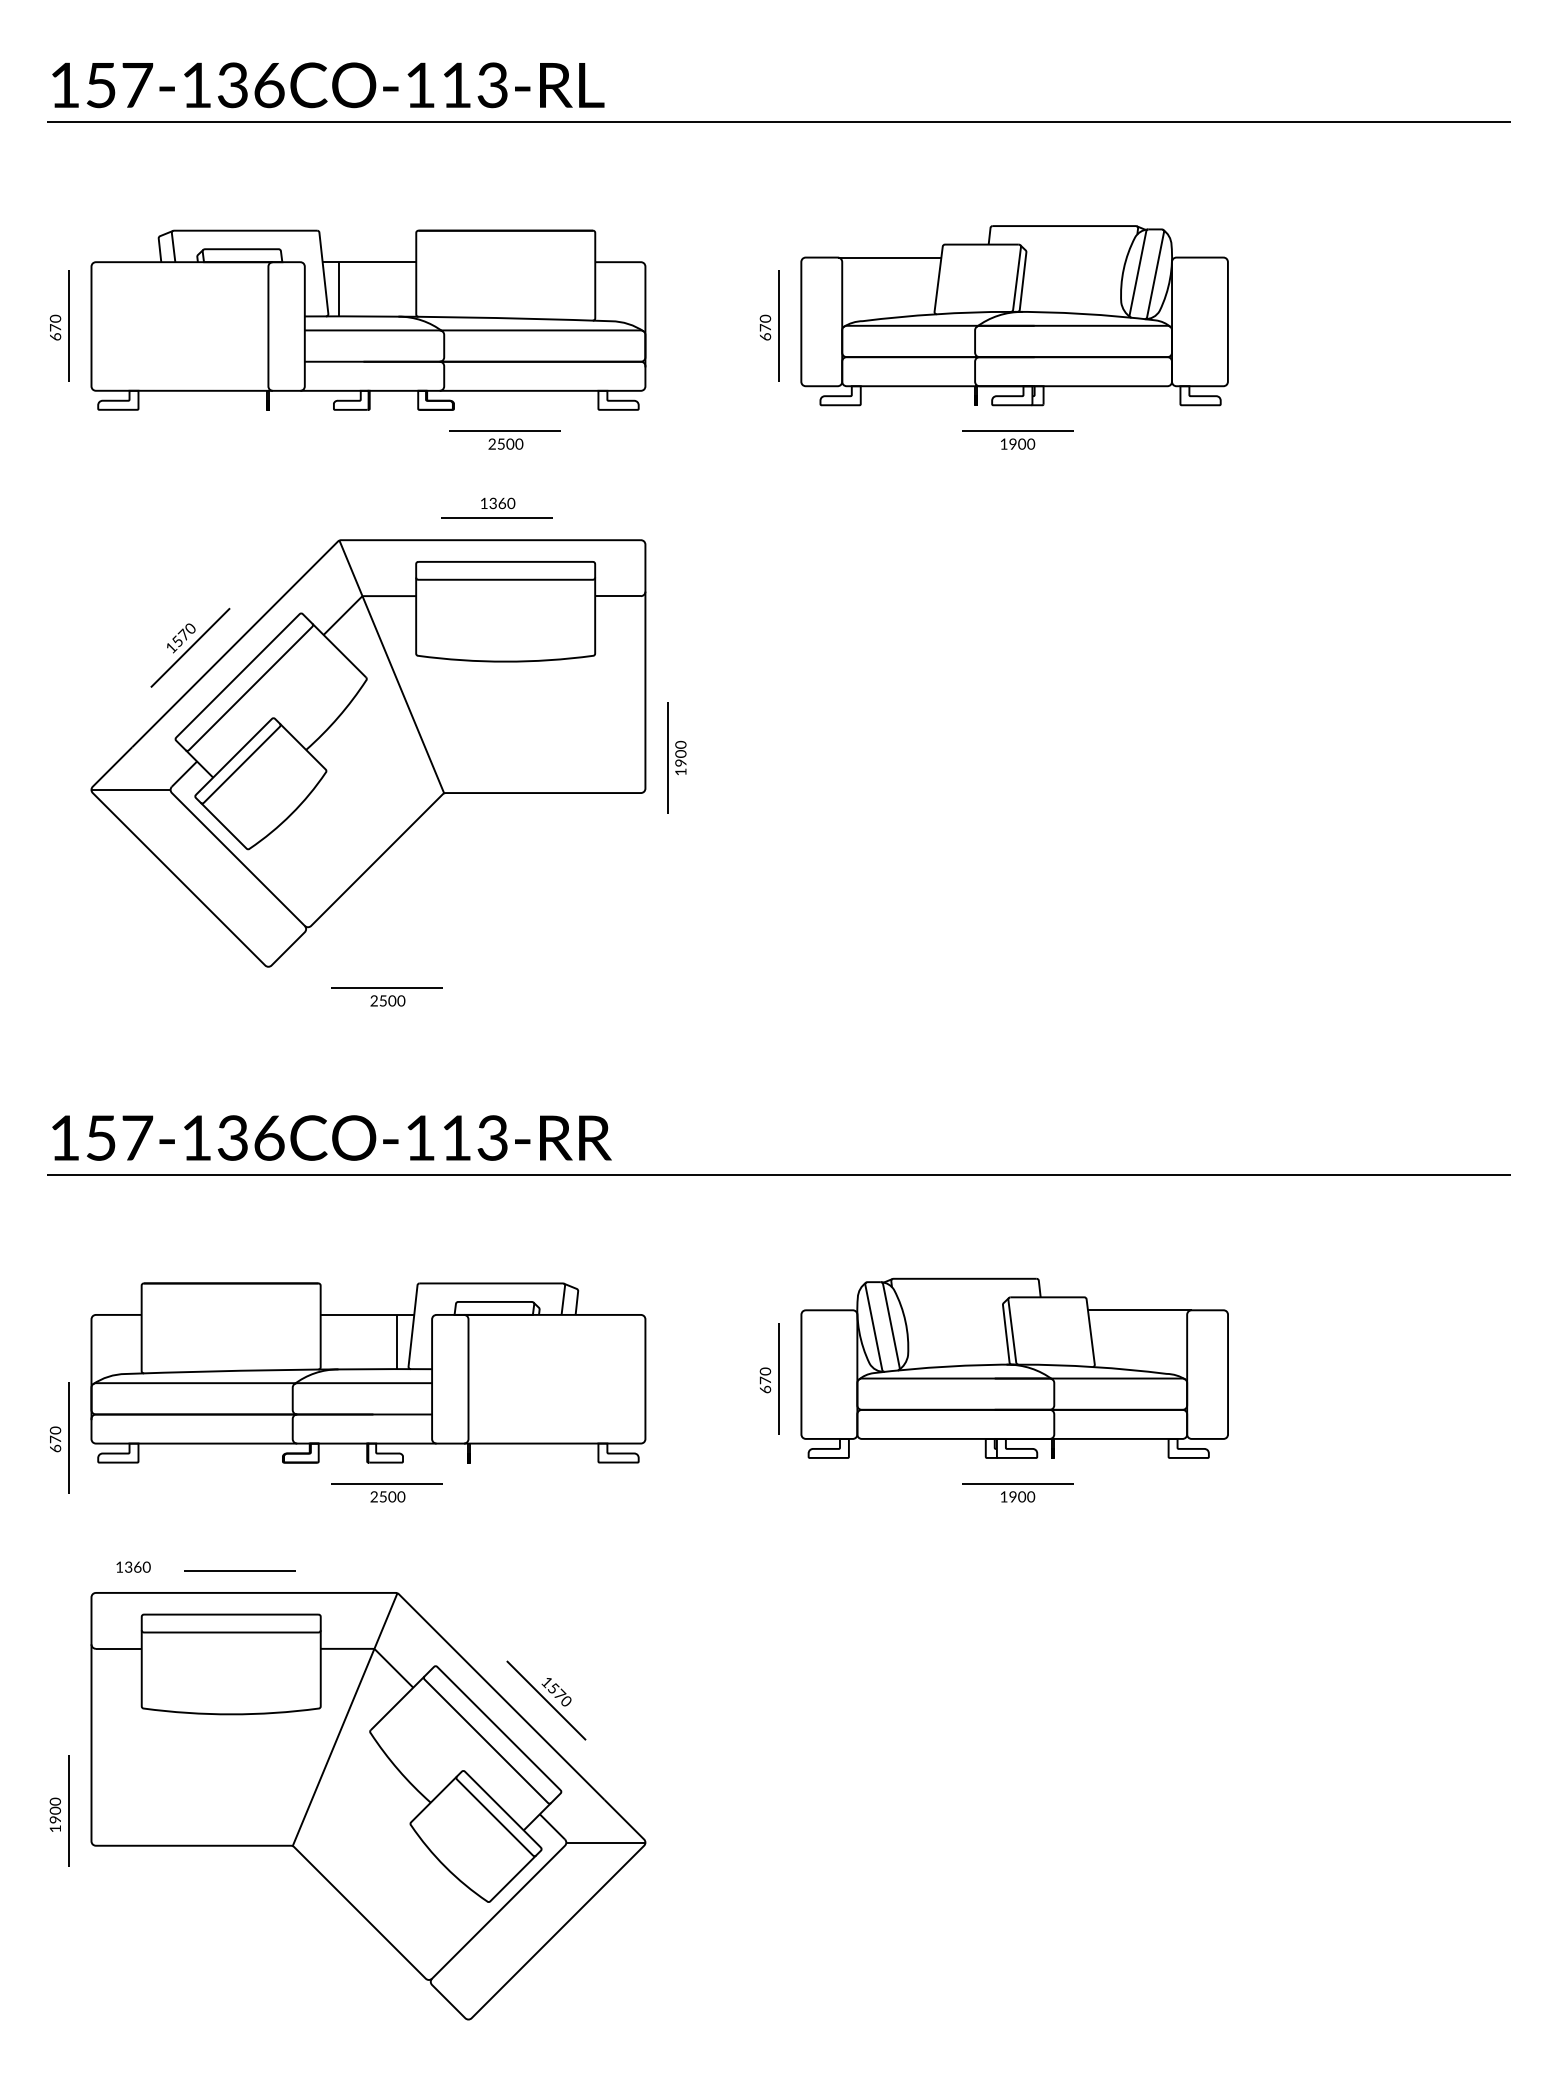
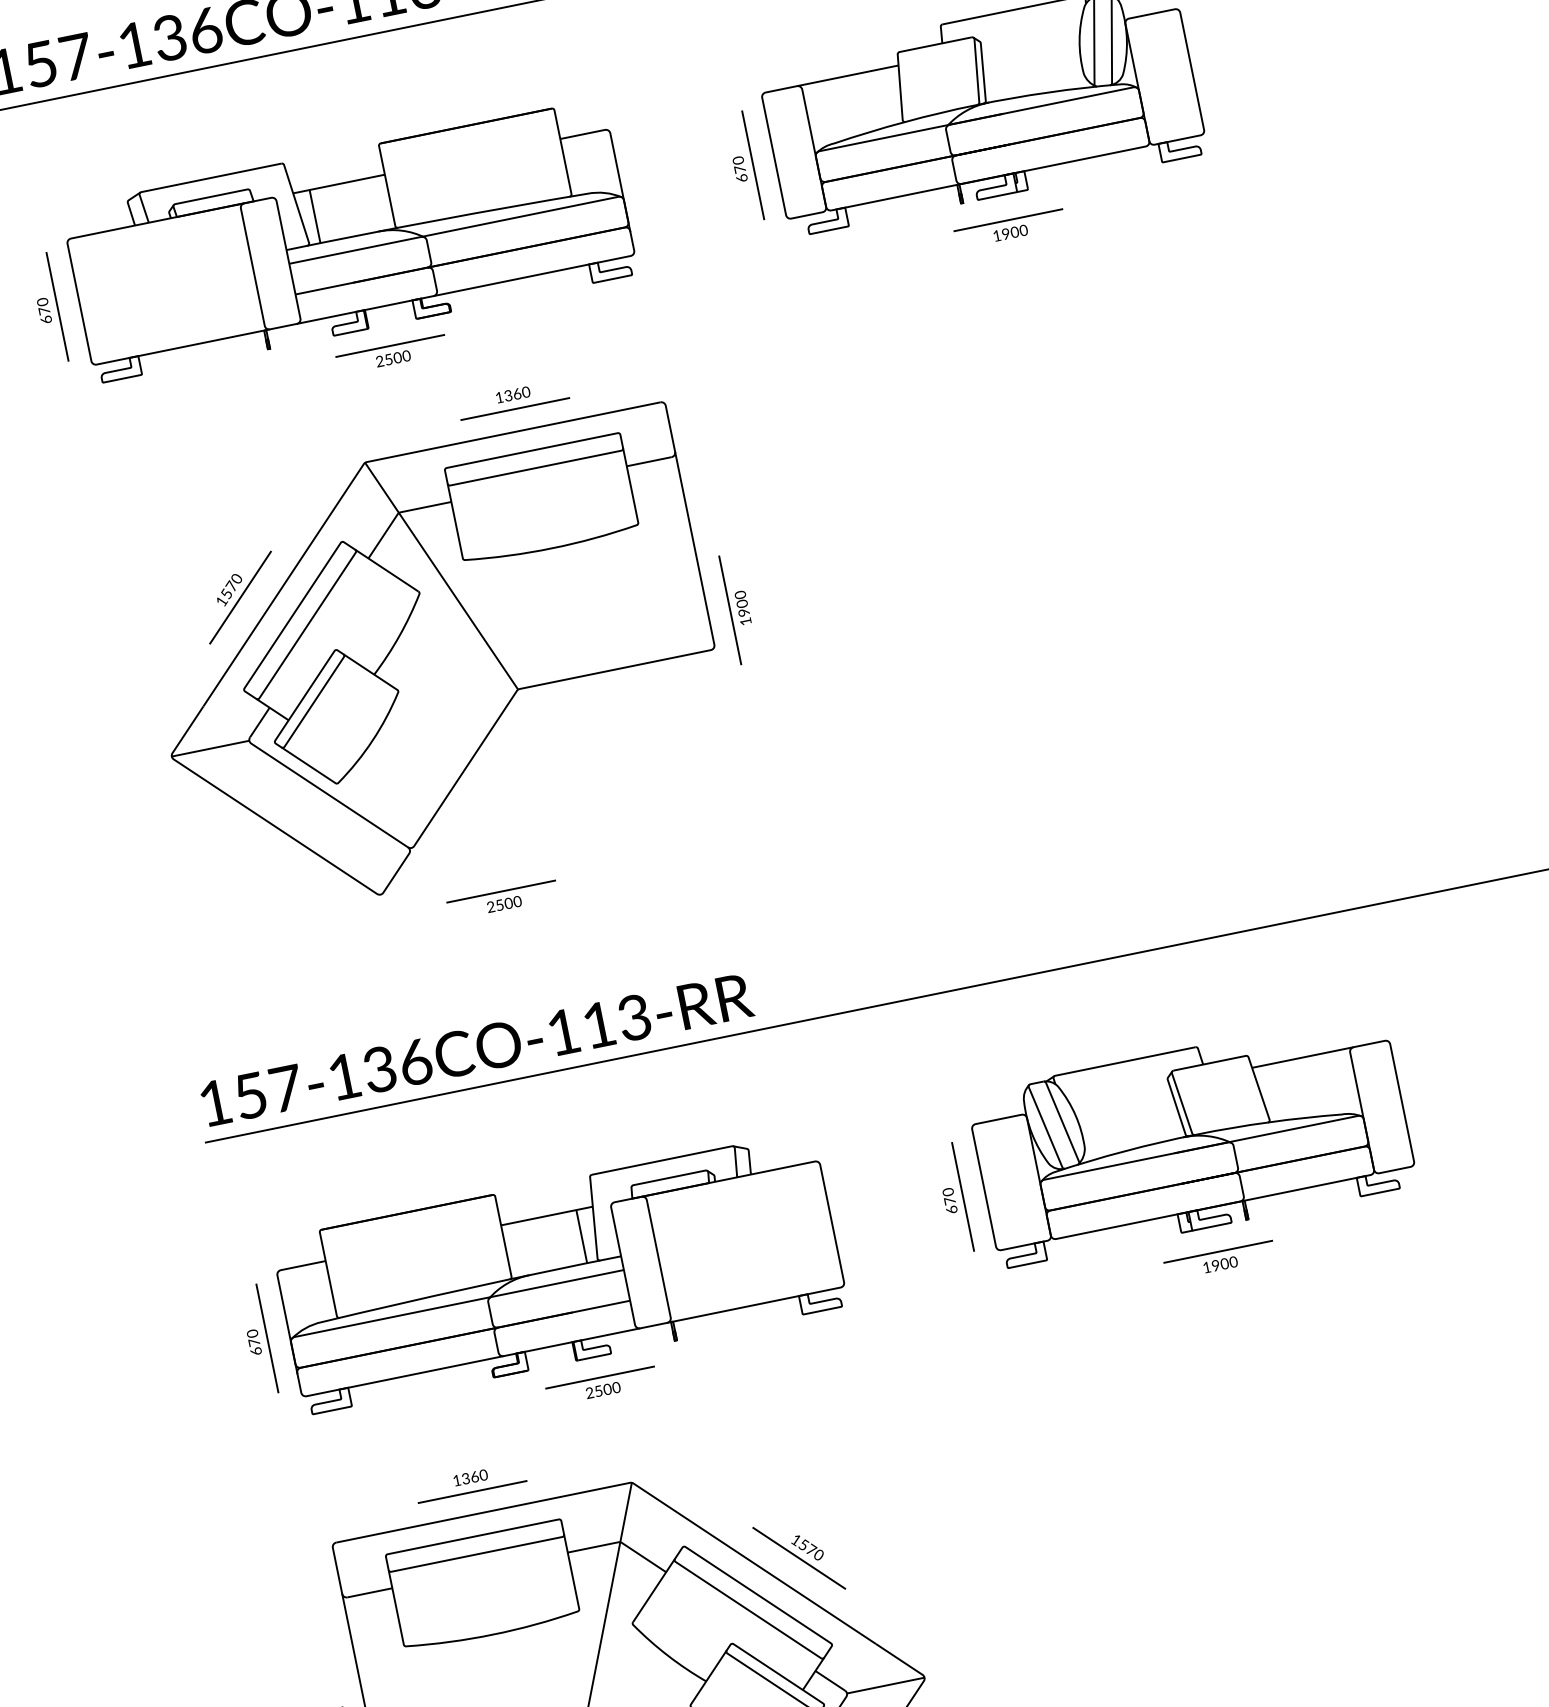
part: (504, 439) -> (391, 354), moved
part: (59, 1437) -> (257, 1339), moved
text: (133, 1566) -> (470, 1477), moved

